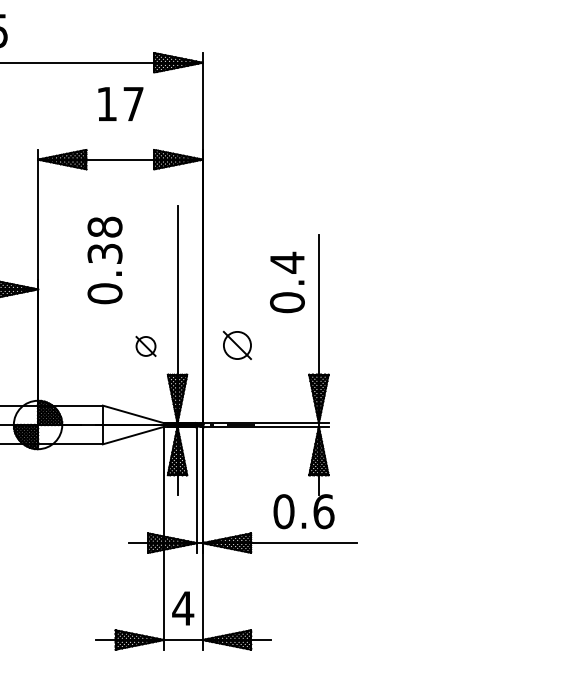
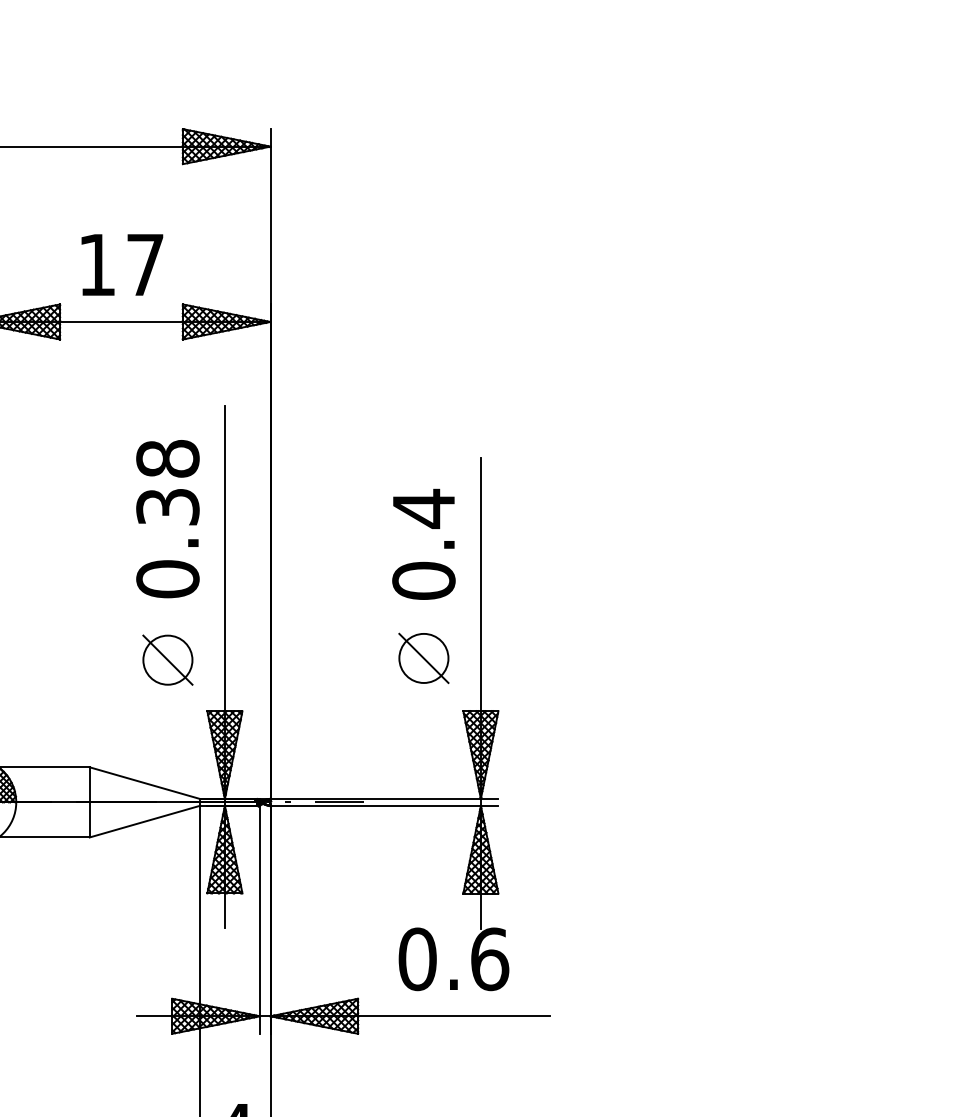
text: (120, 103) -> (121, 263), moved
text: (104, 260) -> (166, 519), moved
part: (236, 344) -> (422, 656), moved
part: (145, 346) -> (166, 660), size x1.43

